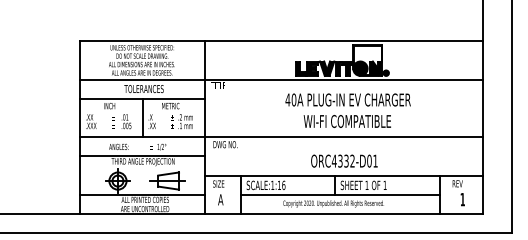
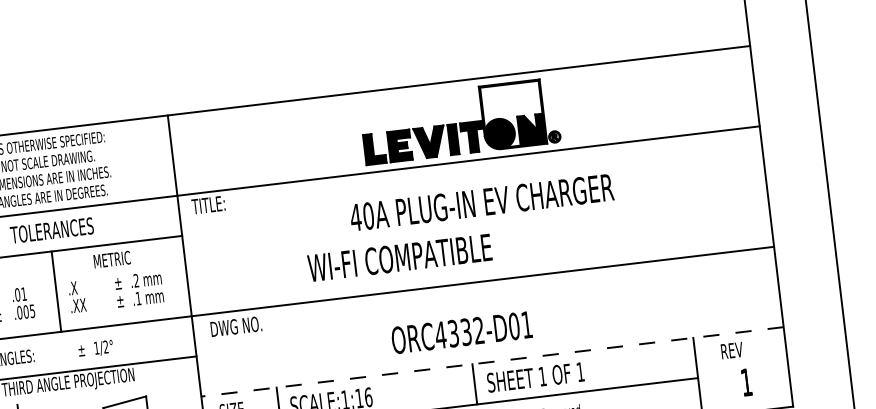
text: (346, 121) -> (397, 258), moved
text: (344, 160) -> (461, 331), moved
line: (343, 175) -> (490, 361), solid -> dashed

